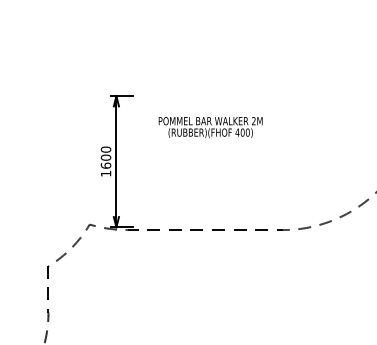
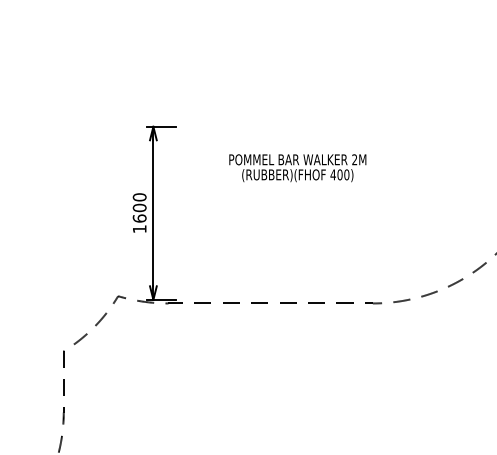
text: (210, 127) -> (297, 168), moved

